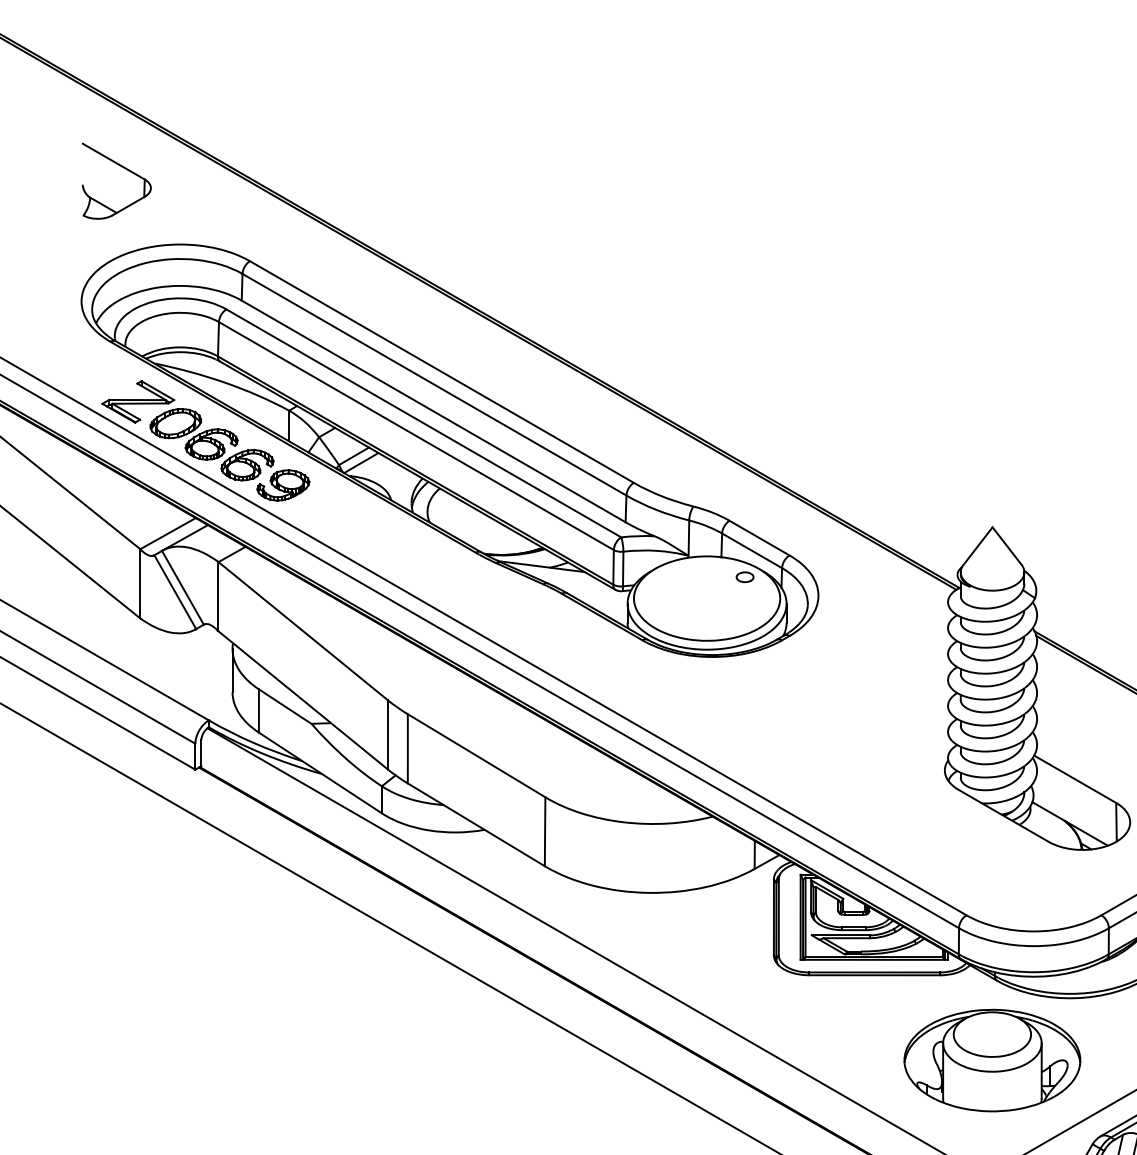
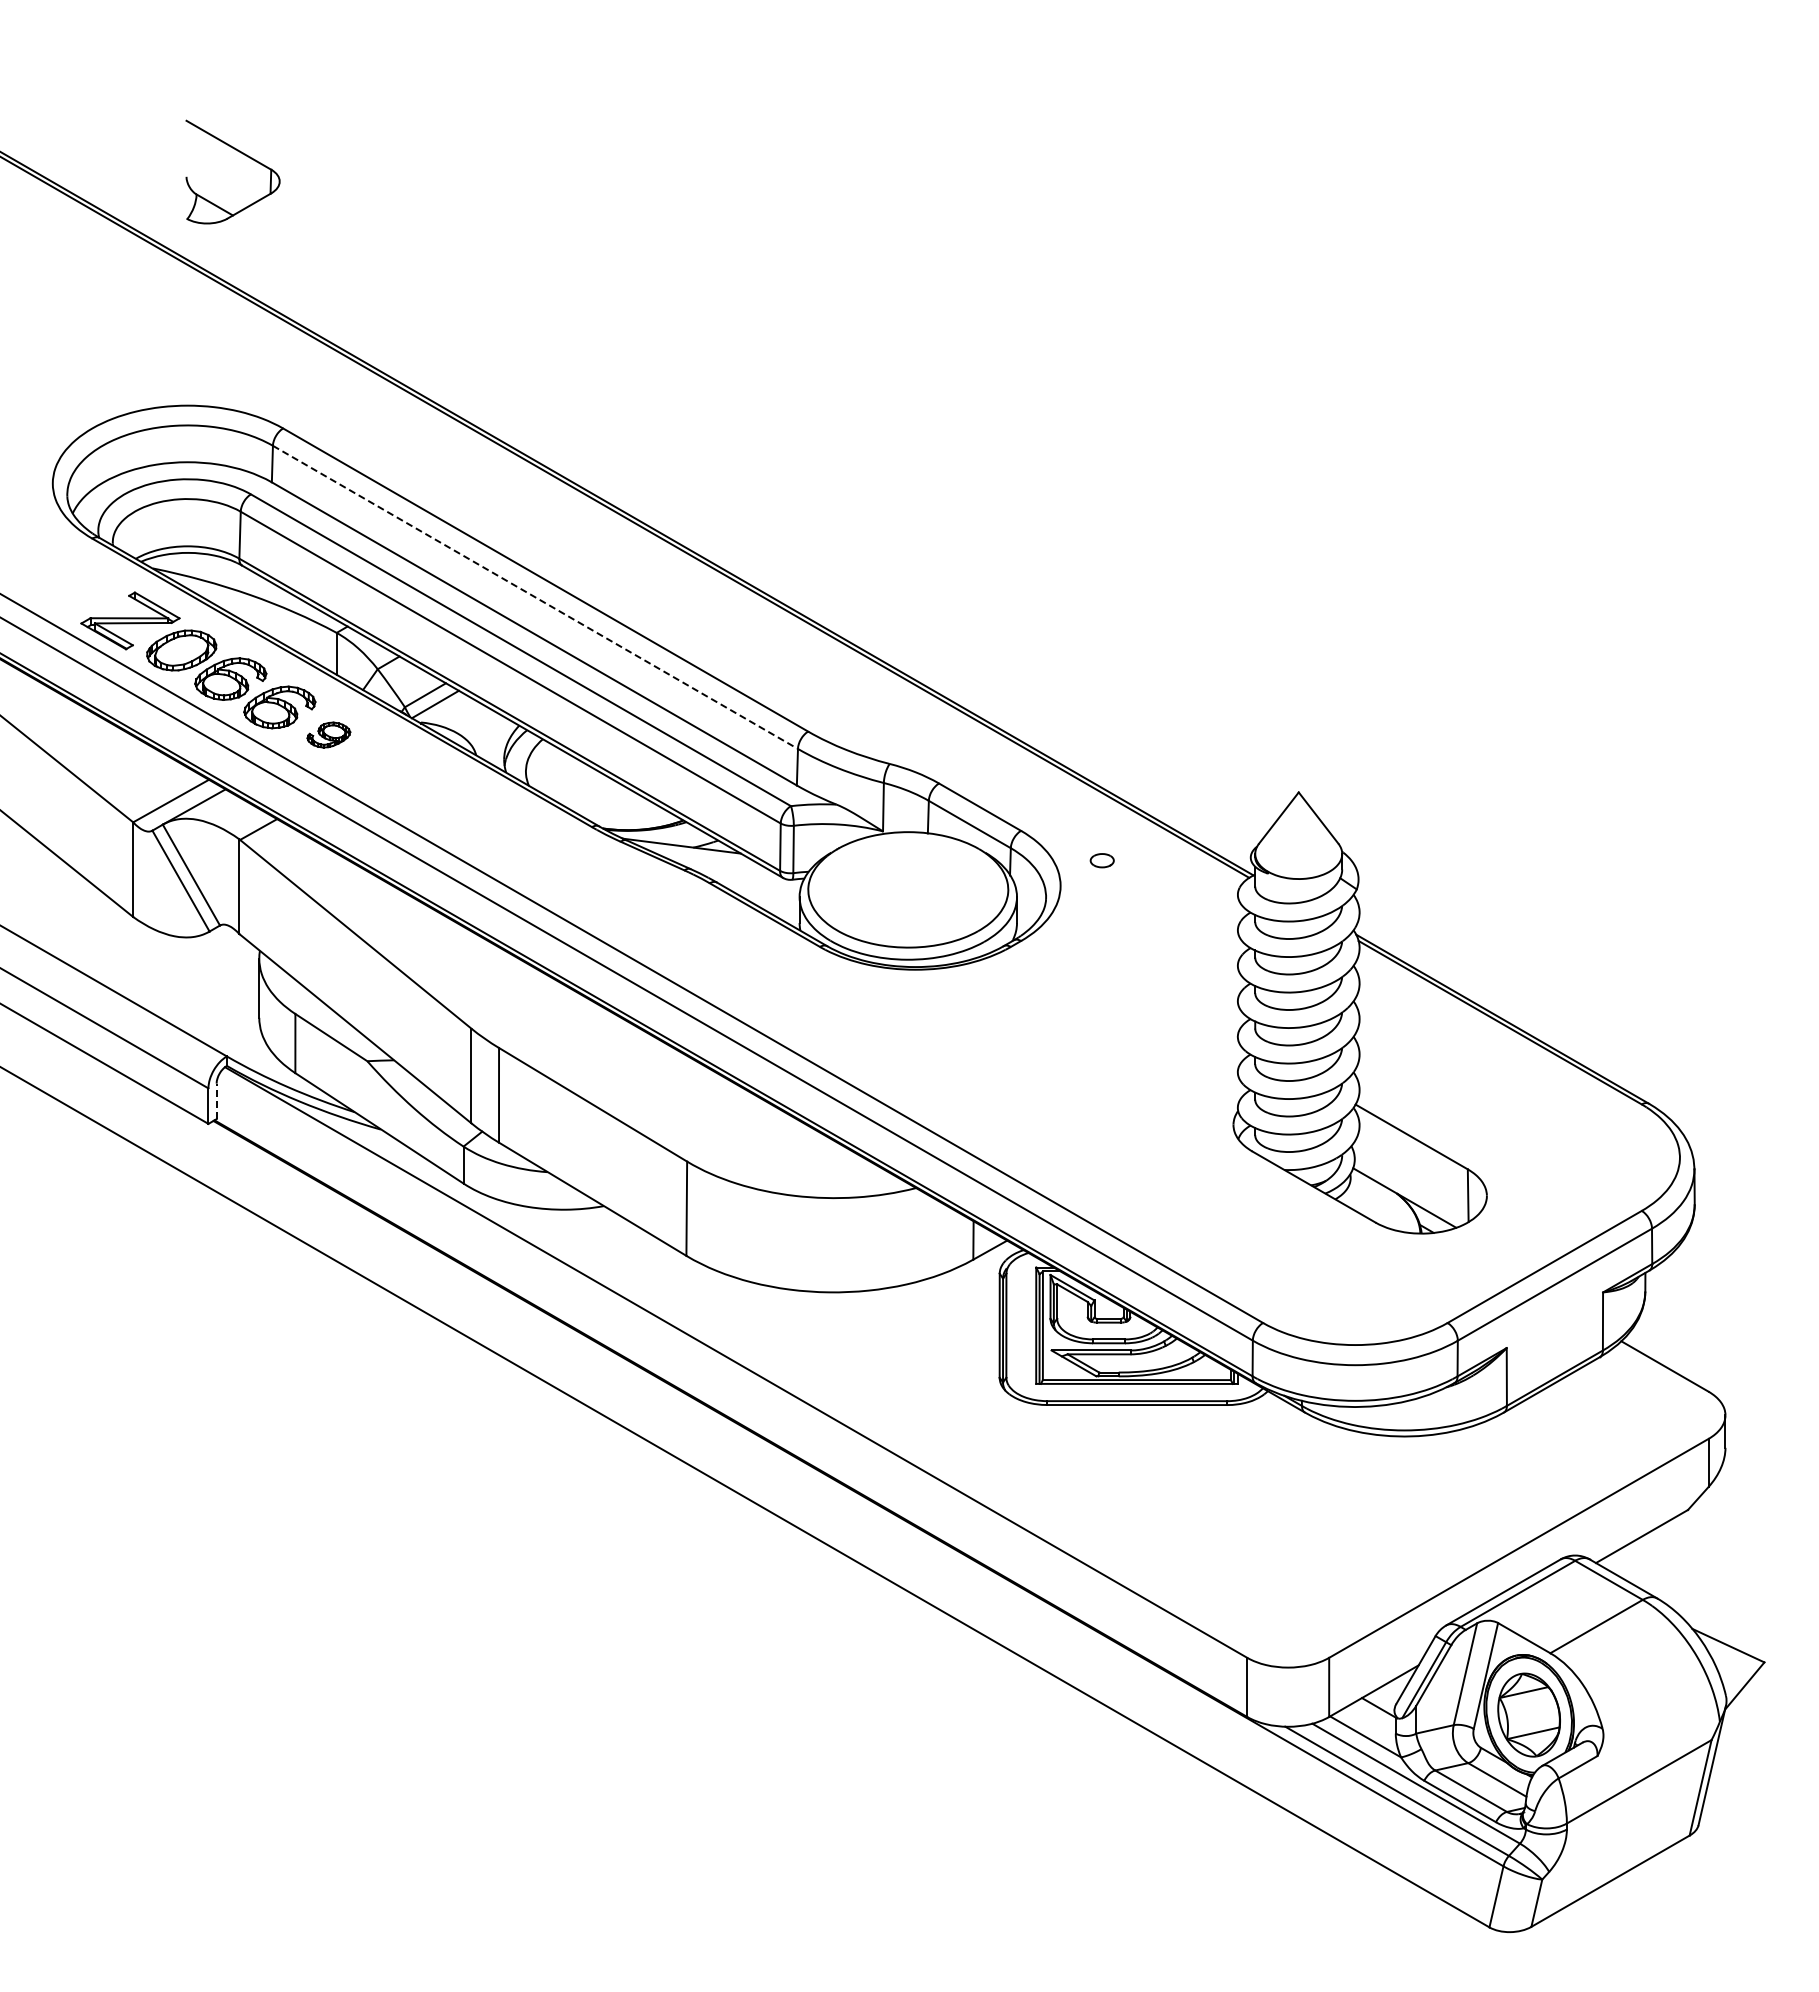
part: (123, 168) -> (242, 154), moved
line: (434, 384) -> (535, 597), solid -> dashed
part: (283, 484) -> (328, 734), size x0.6
part: (744, 577) -> (1101, 860), moved
line: (201, 753) -> (216, 1101), solid -> dashed
part: (992, 1060) -> (1298, 1521), removed

